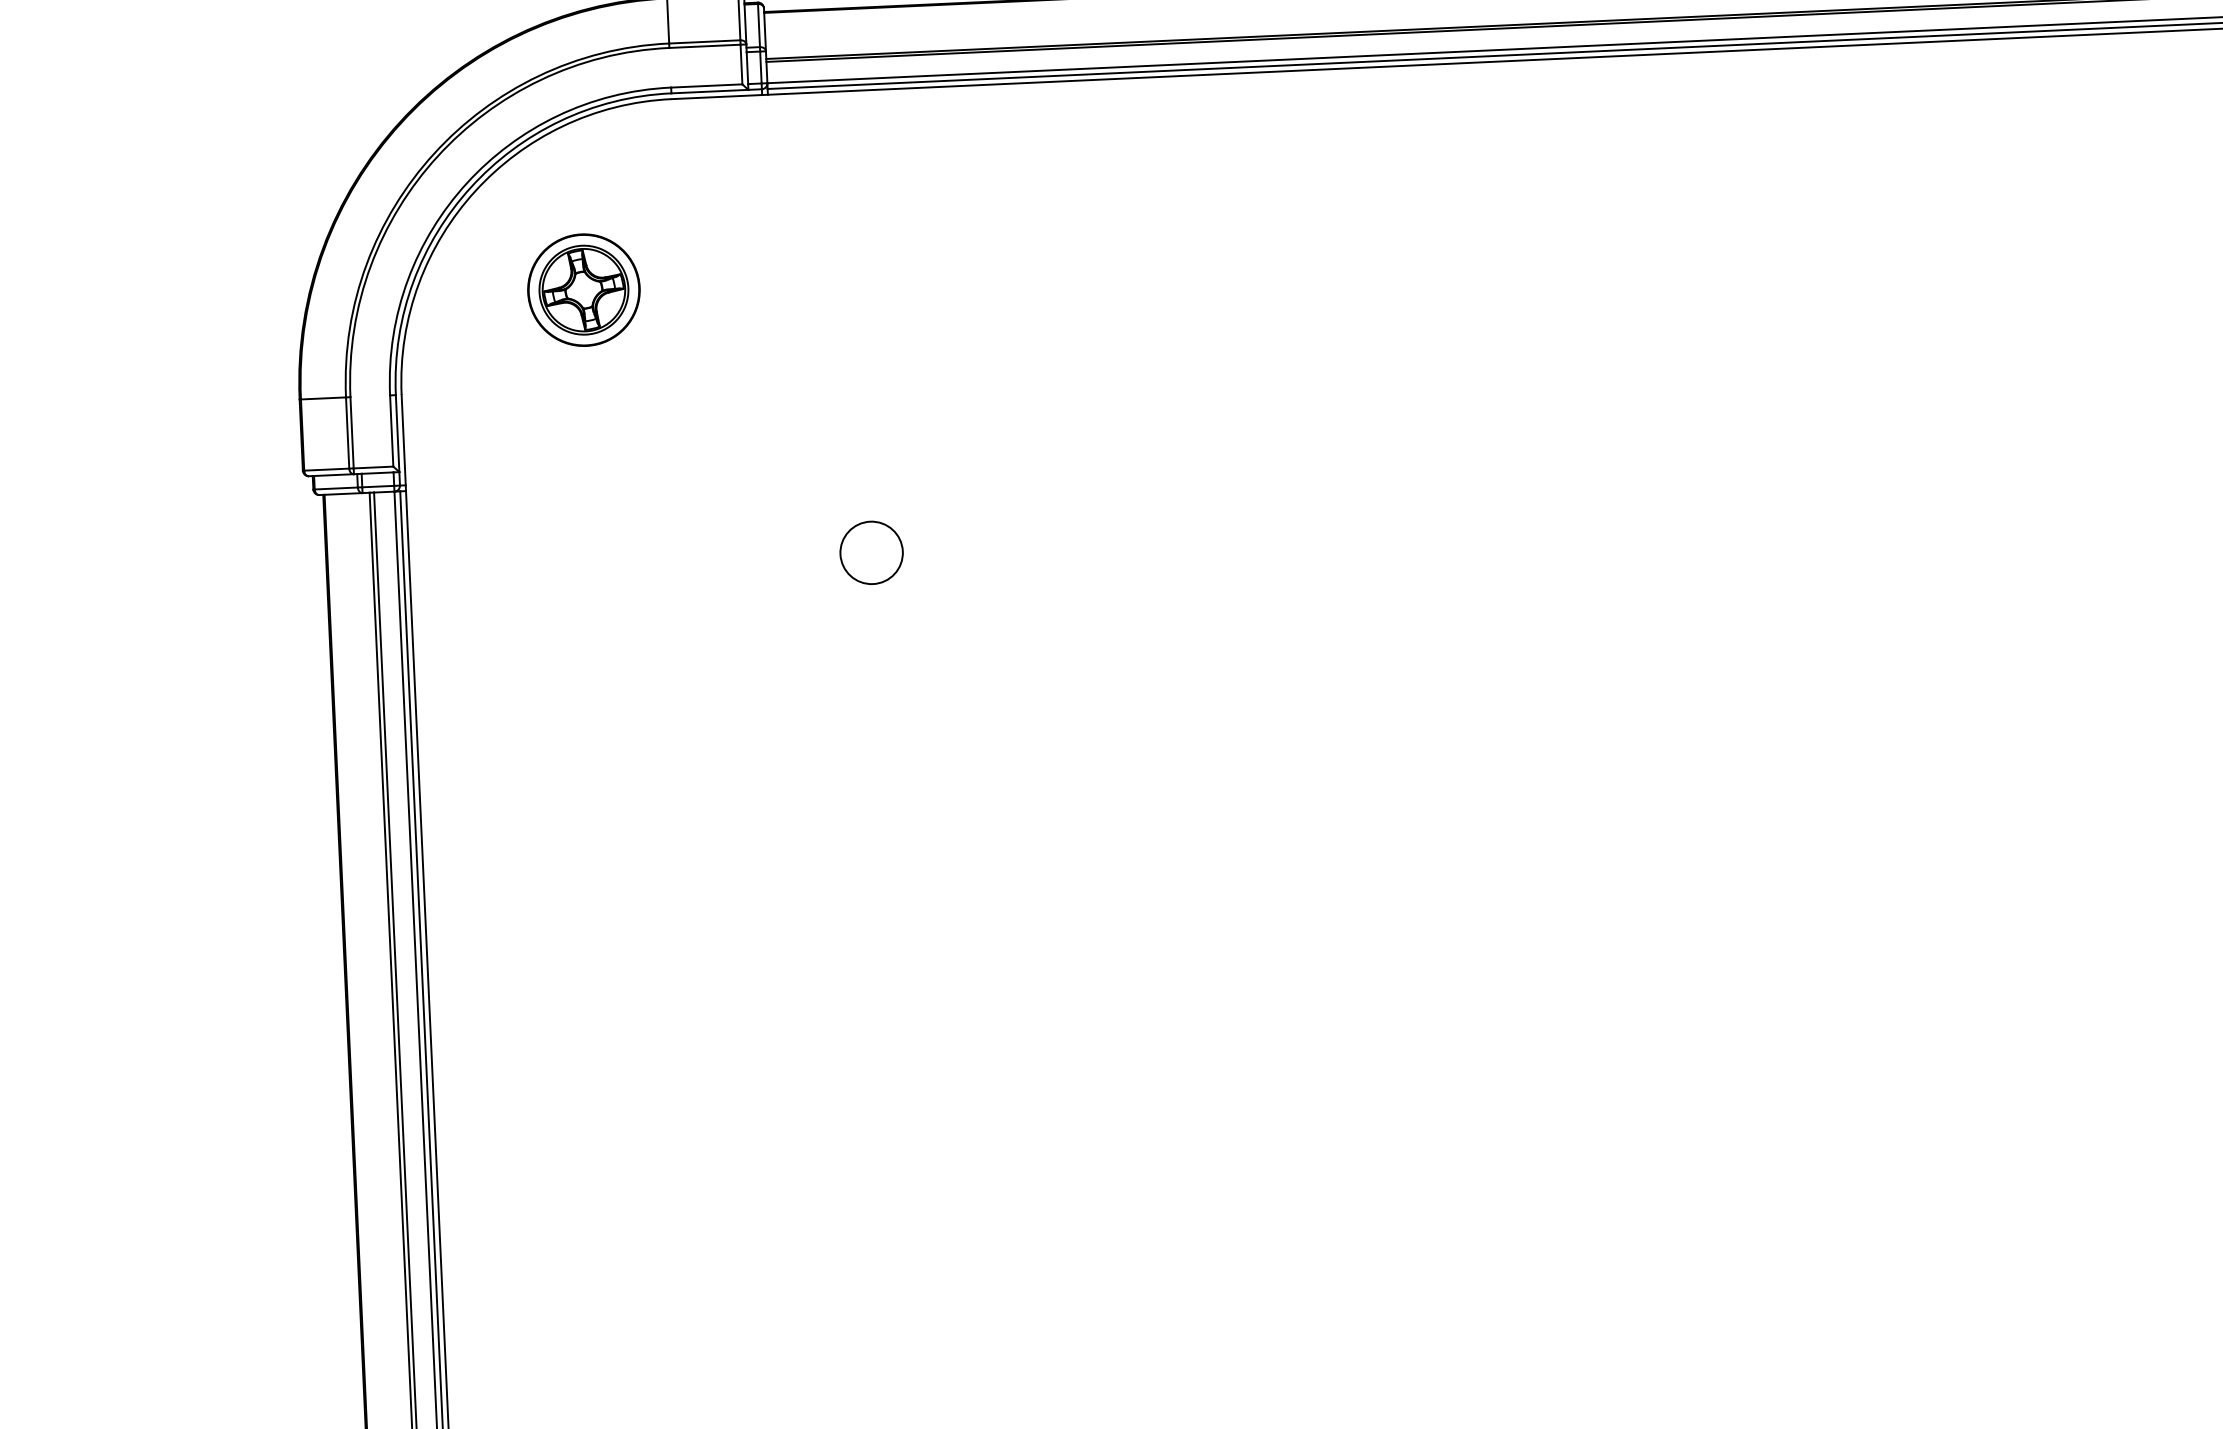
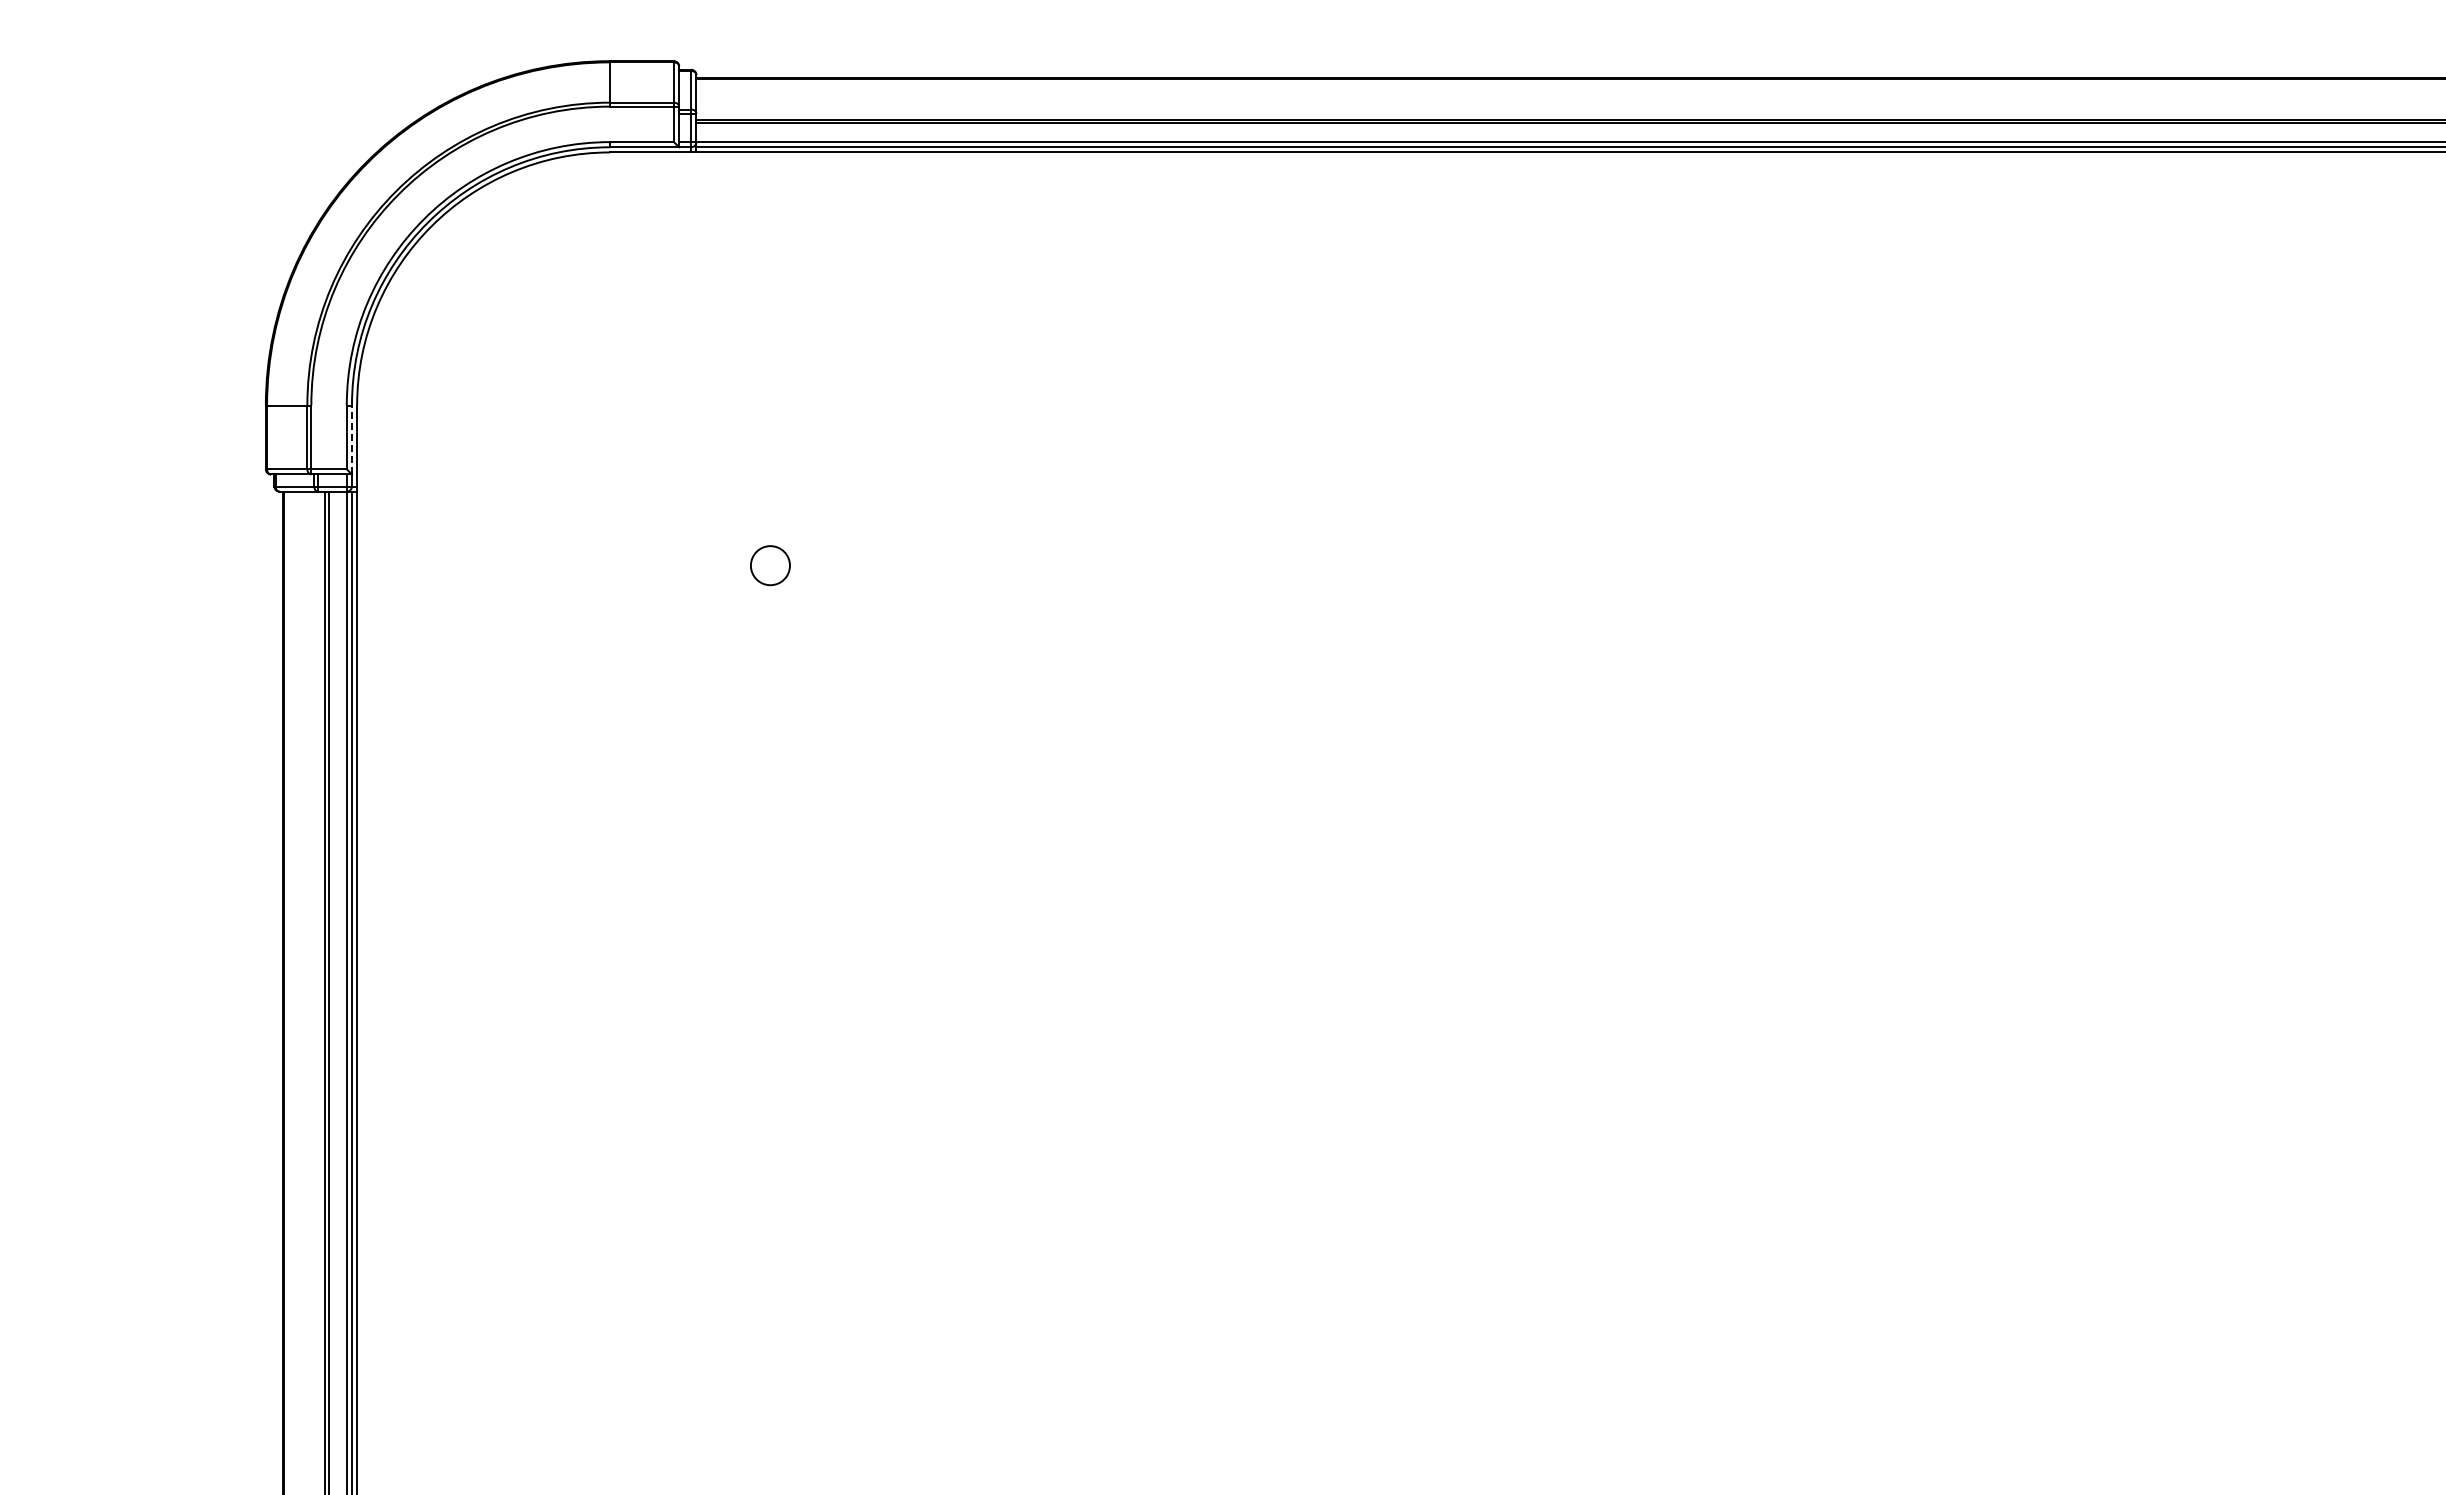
part: (583, 290) -> (523, 319), removed
line: (397, 433) -> (351, 439), solid -> dashed
circle: (871, 552) -> (770, 565), size x0.7

